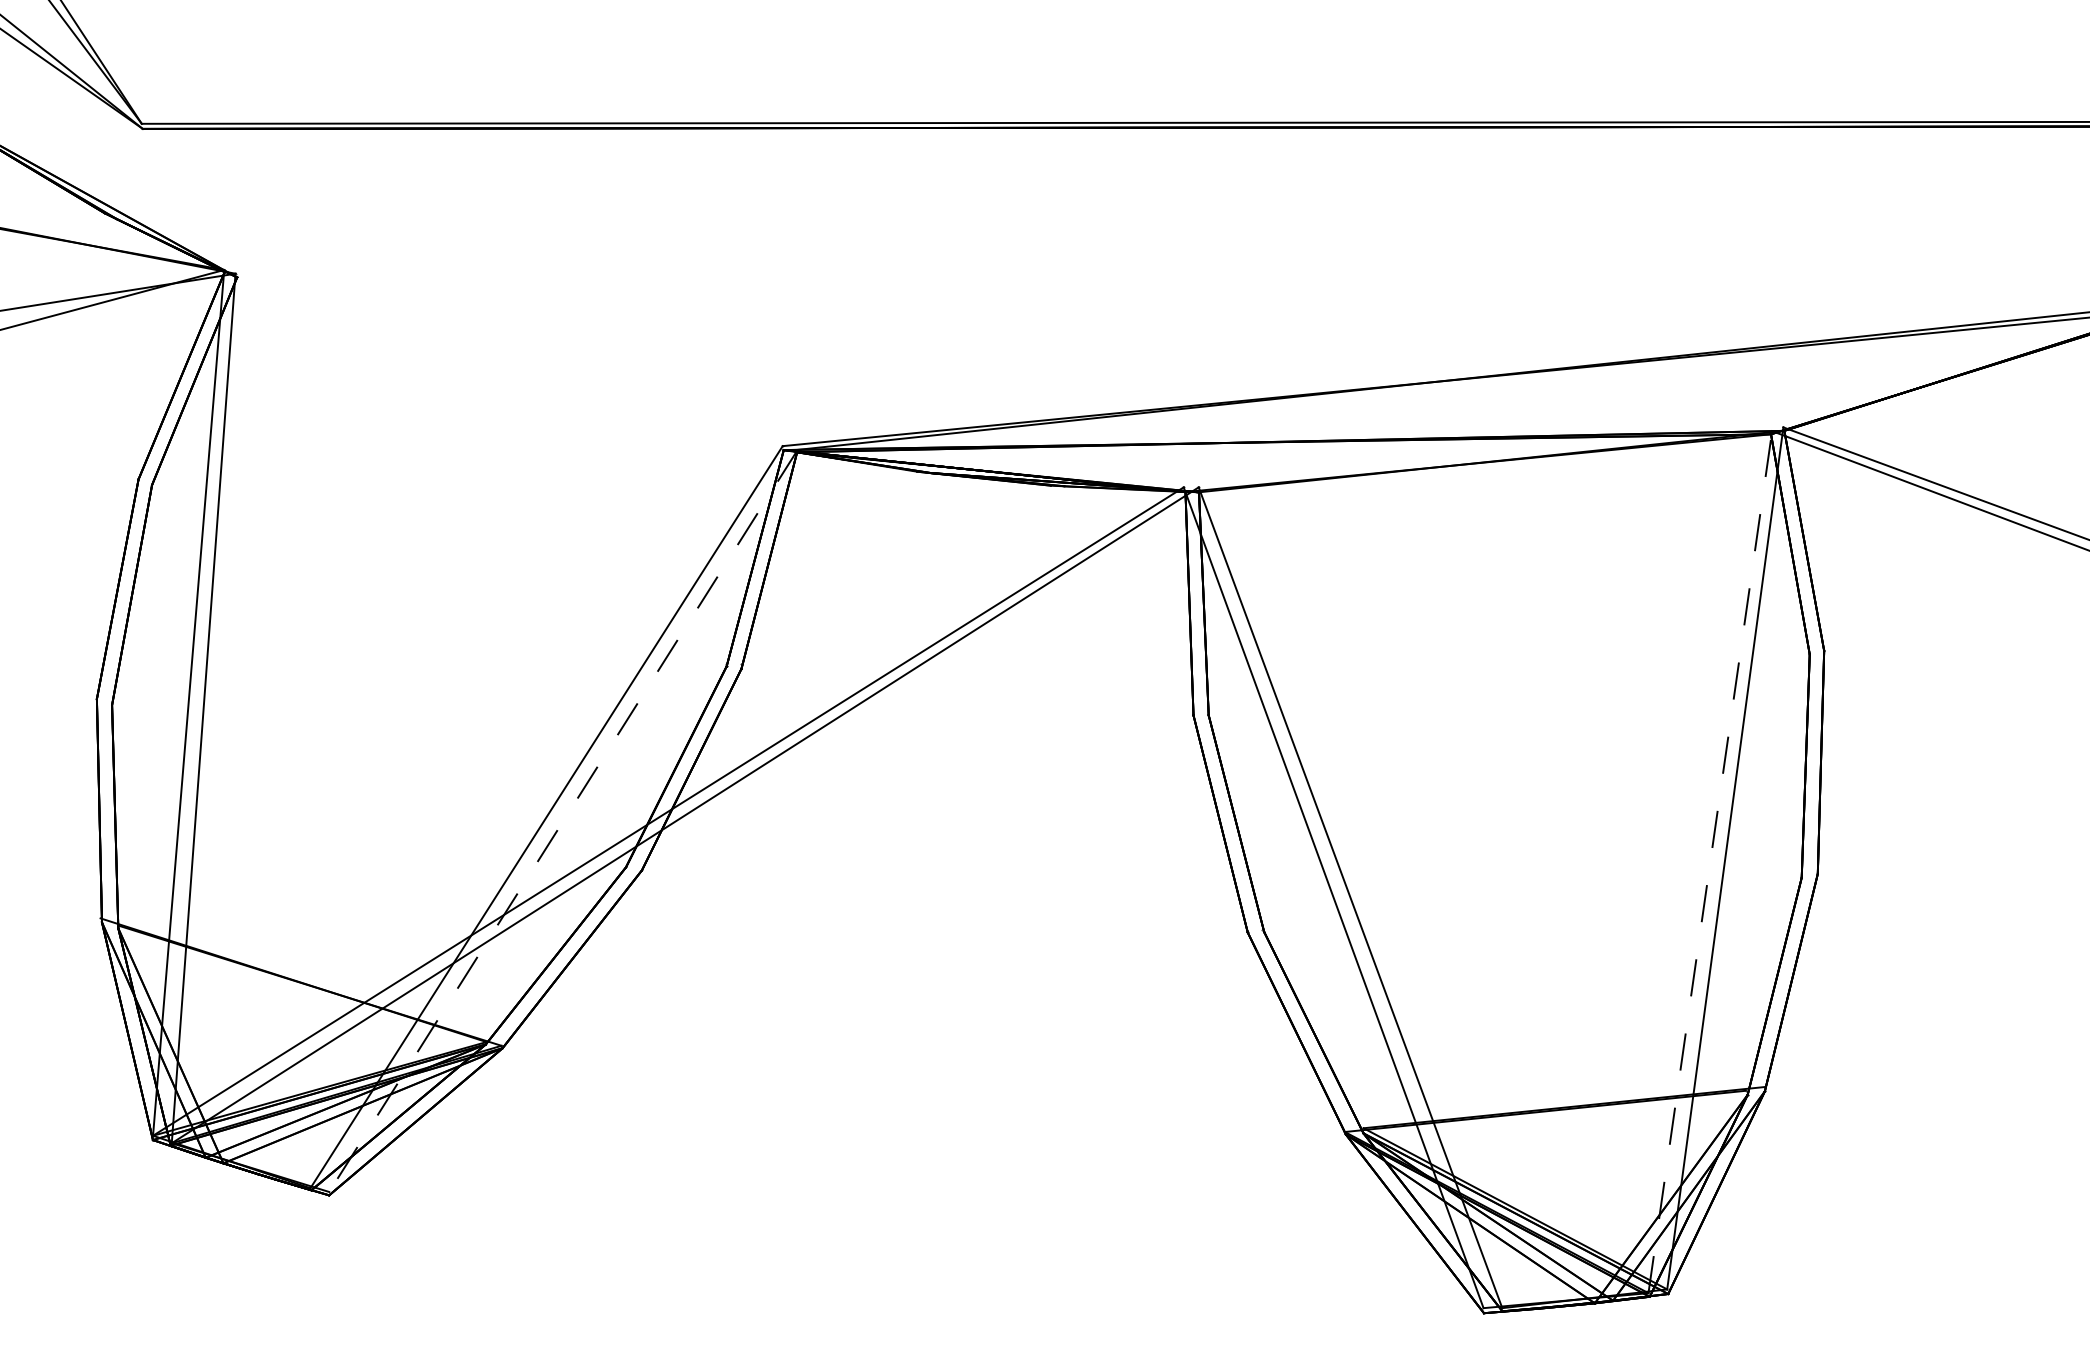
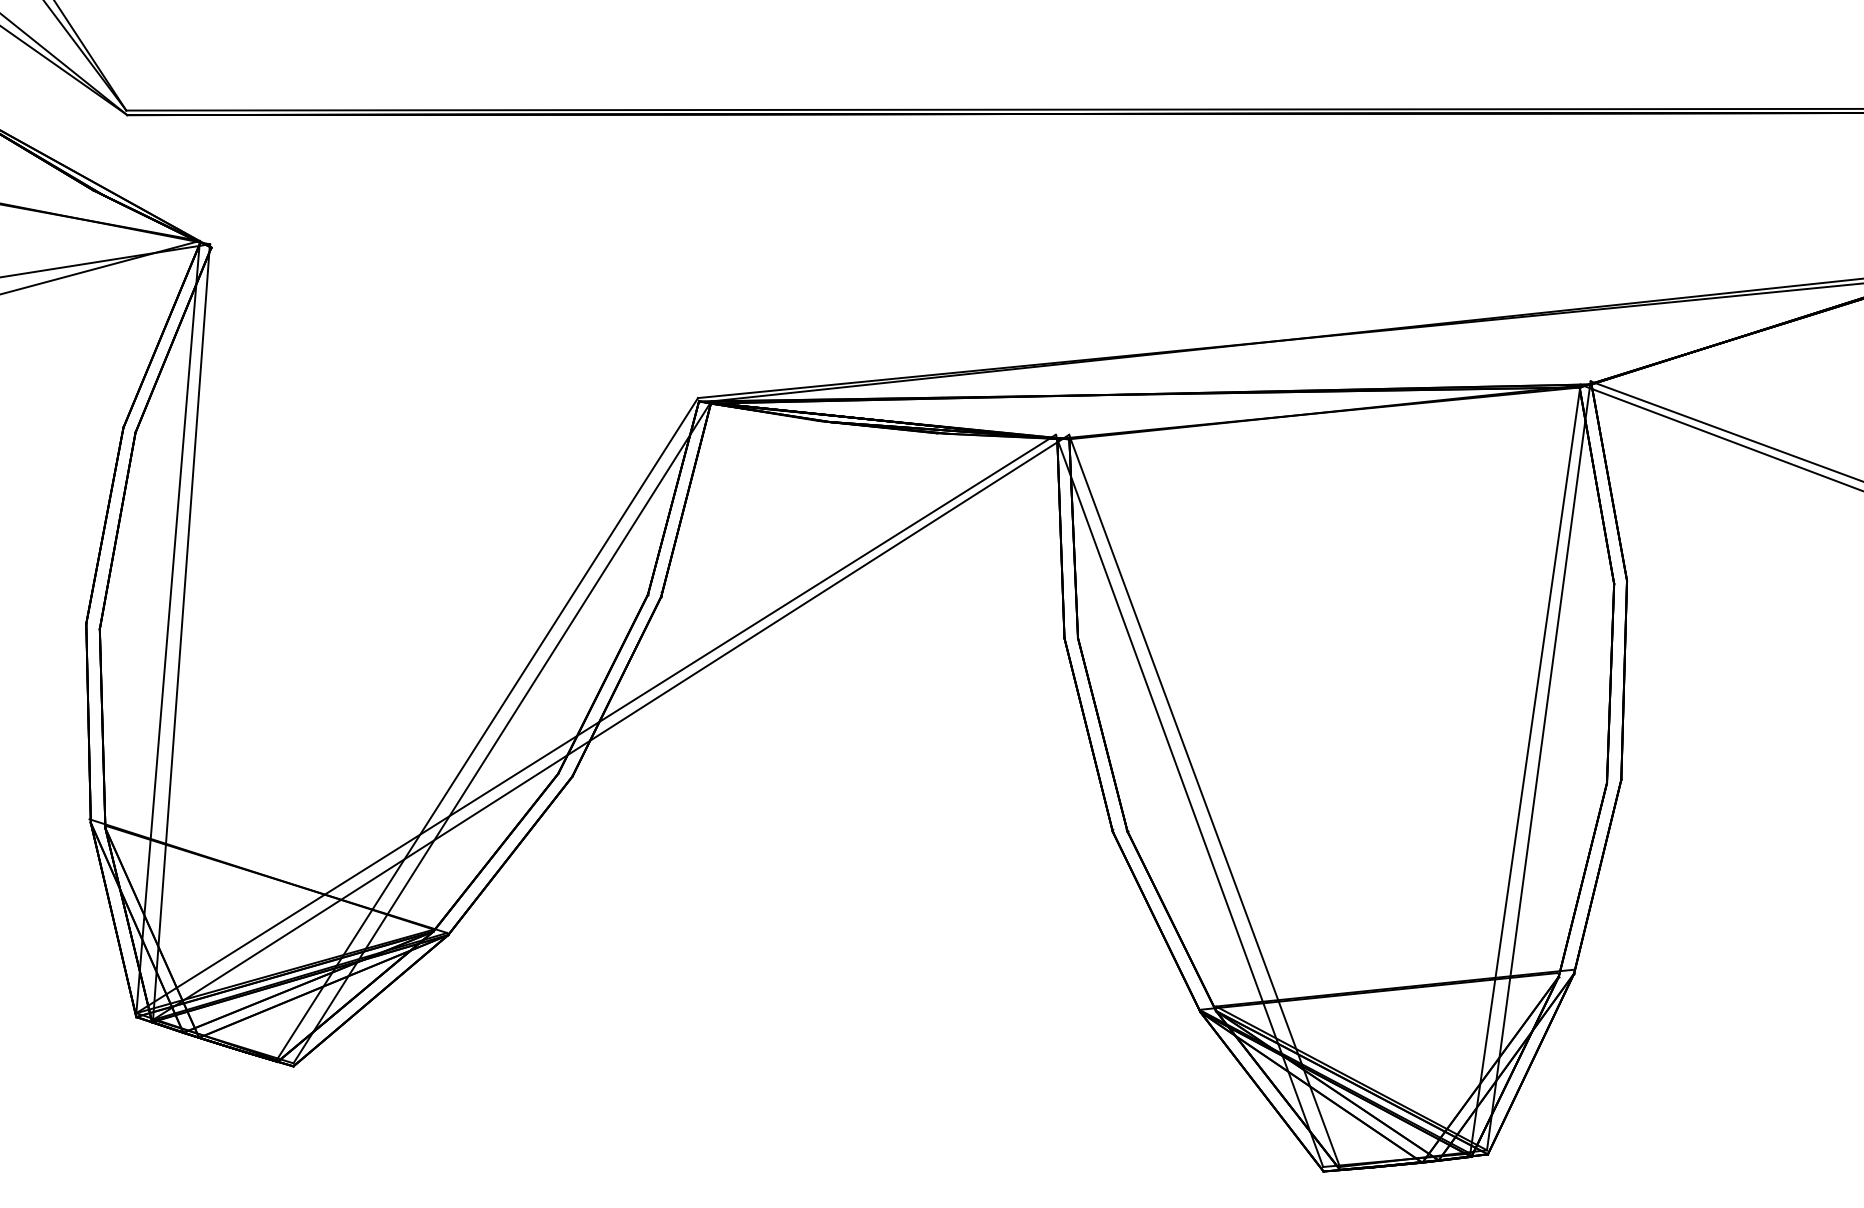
line: (563, 820) -> (502, 732), dashed -> solid
line: (1710, 861) -> (1525, 768), dashed -> solid

